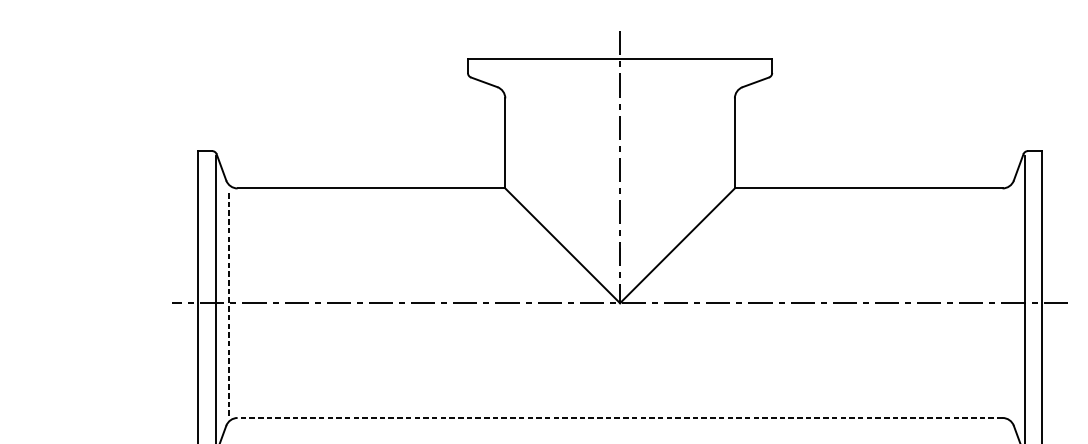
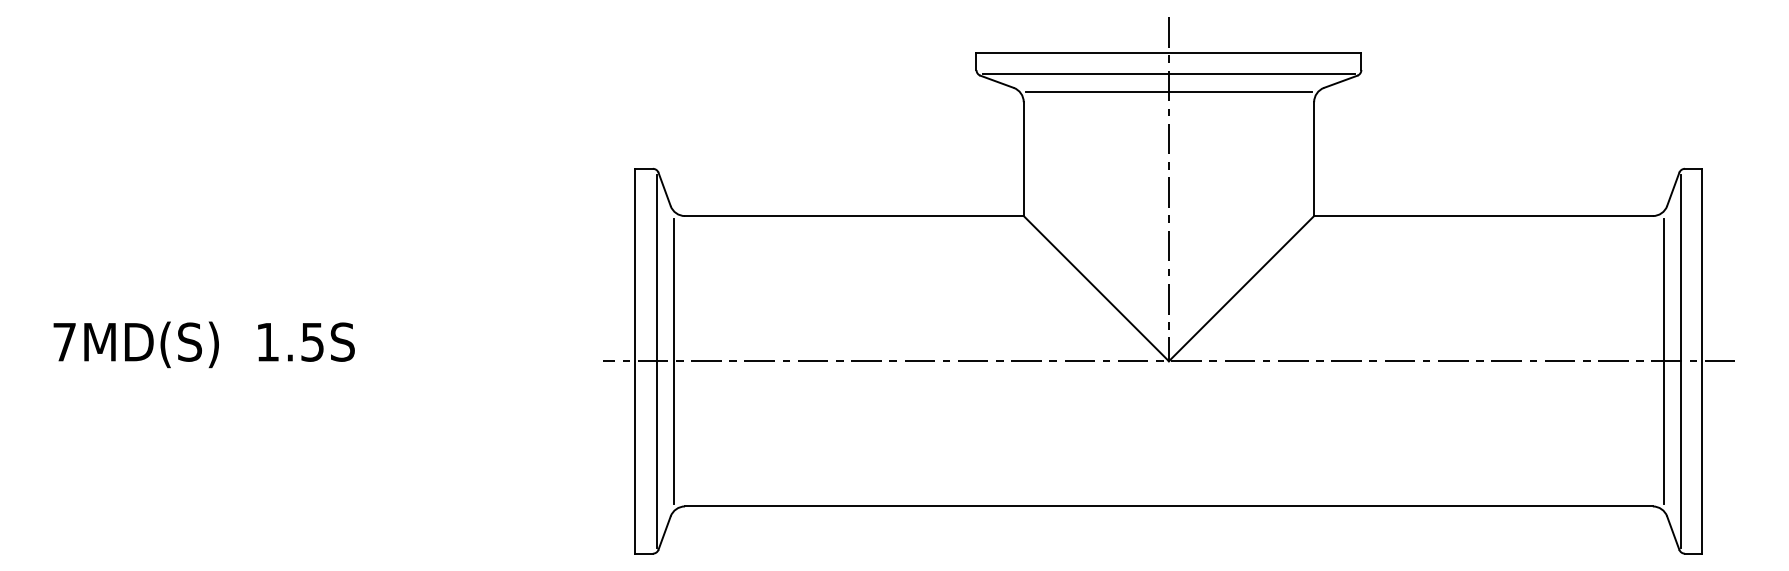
line: (619, 76) -> (1168, 74), added
line: (619, 89) -> (1168, 91), added
line: (1010, 302) -> (1663, 360), added
line: (229, 303) -> (674, 361), dashed -> solid
line: (619, 418) -> (1168, 506), dashed -> solid

